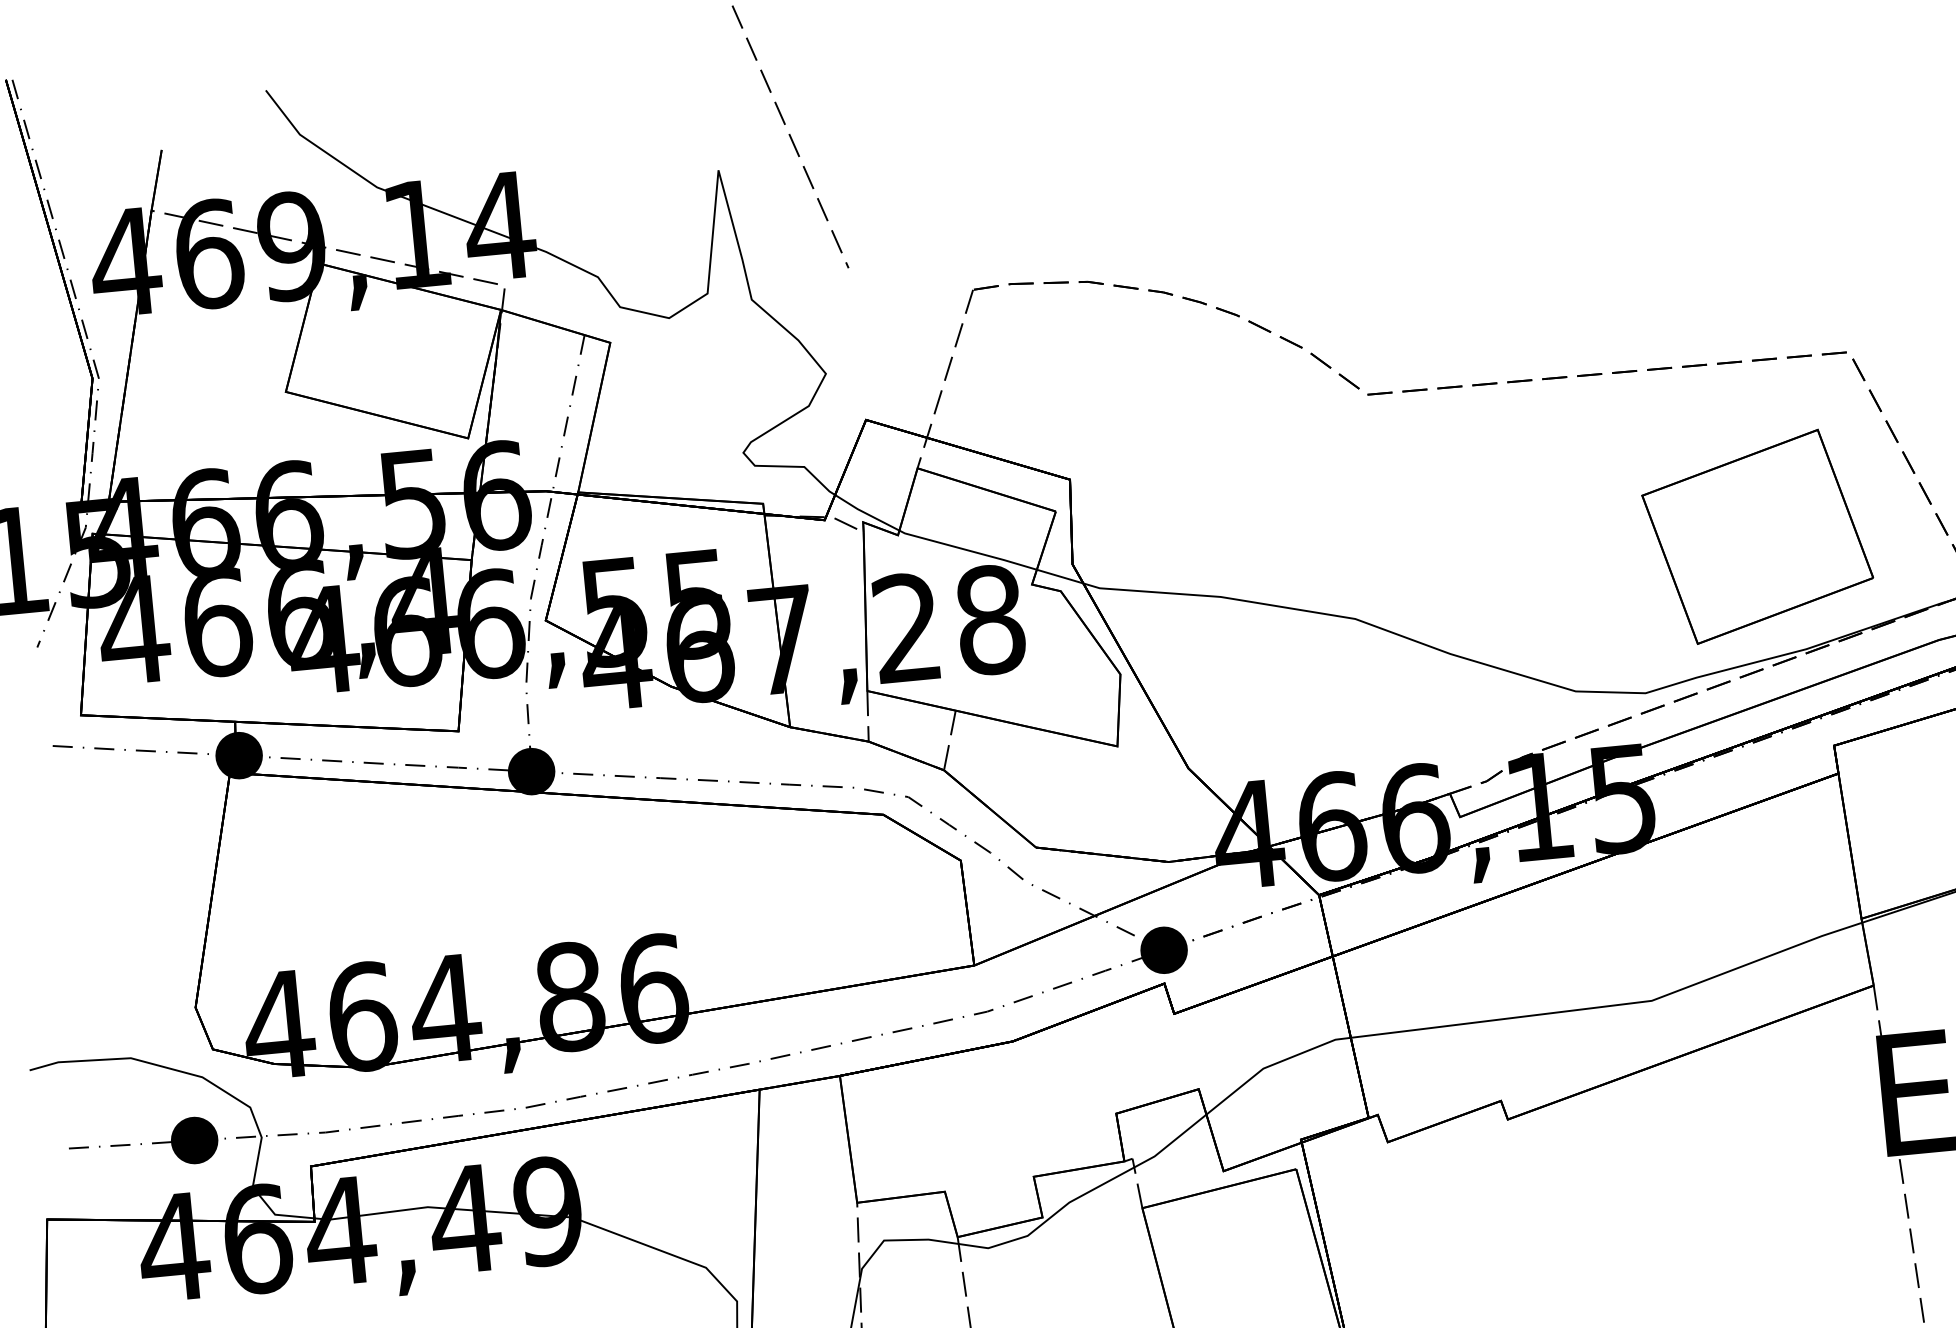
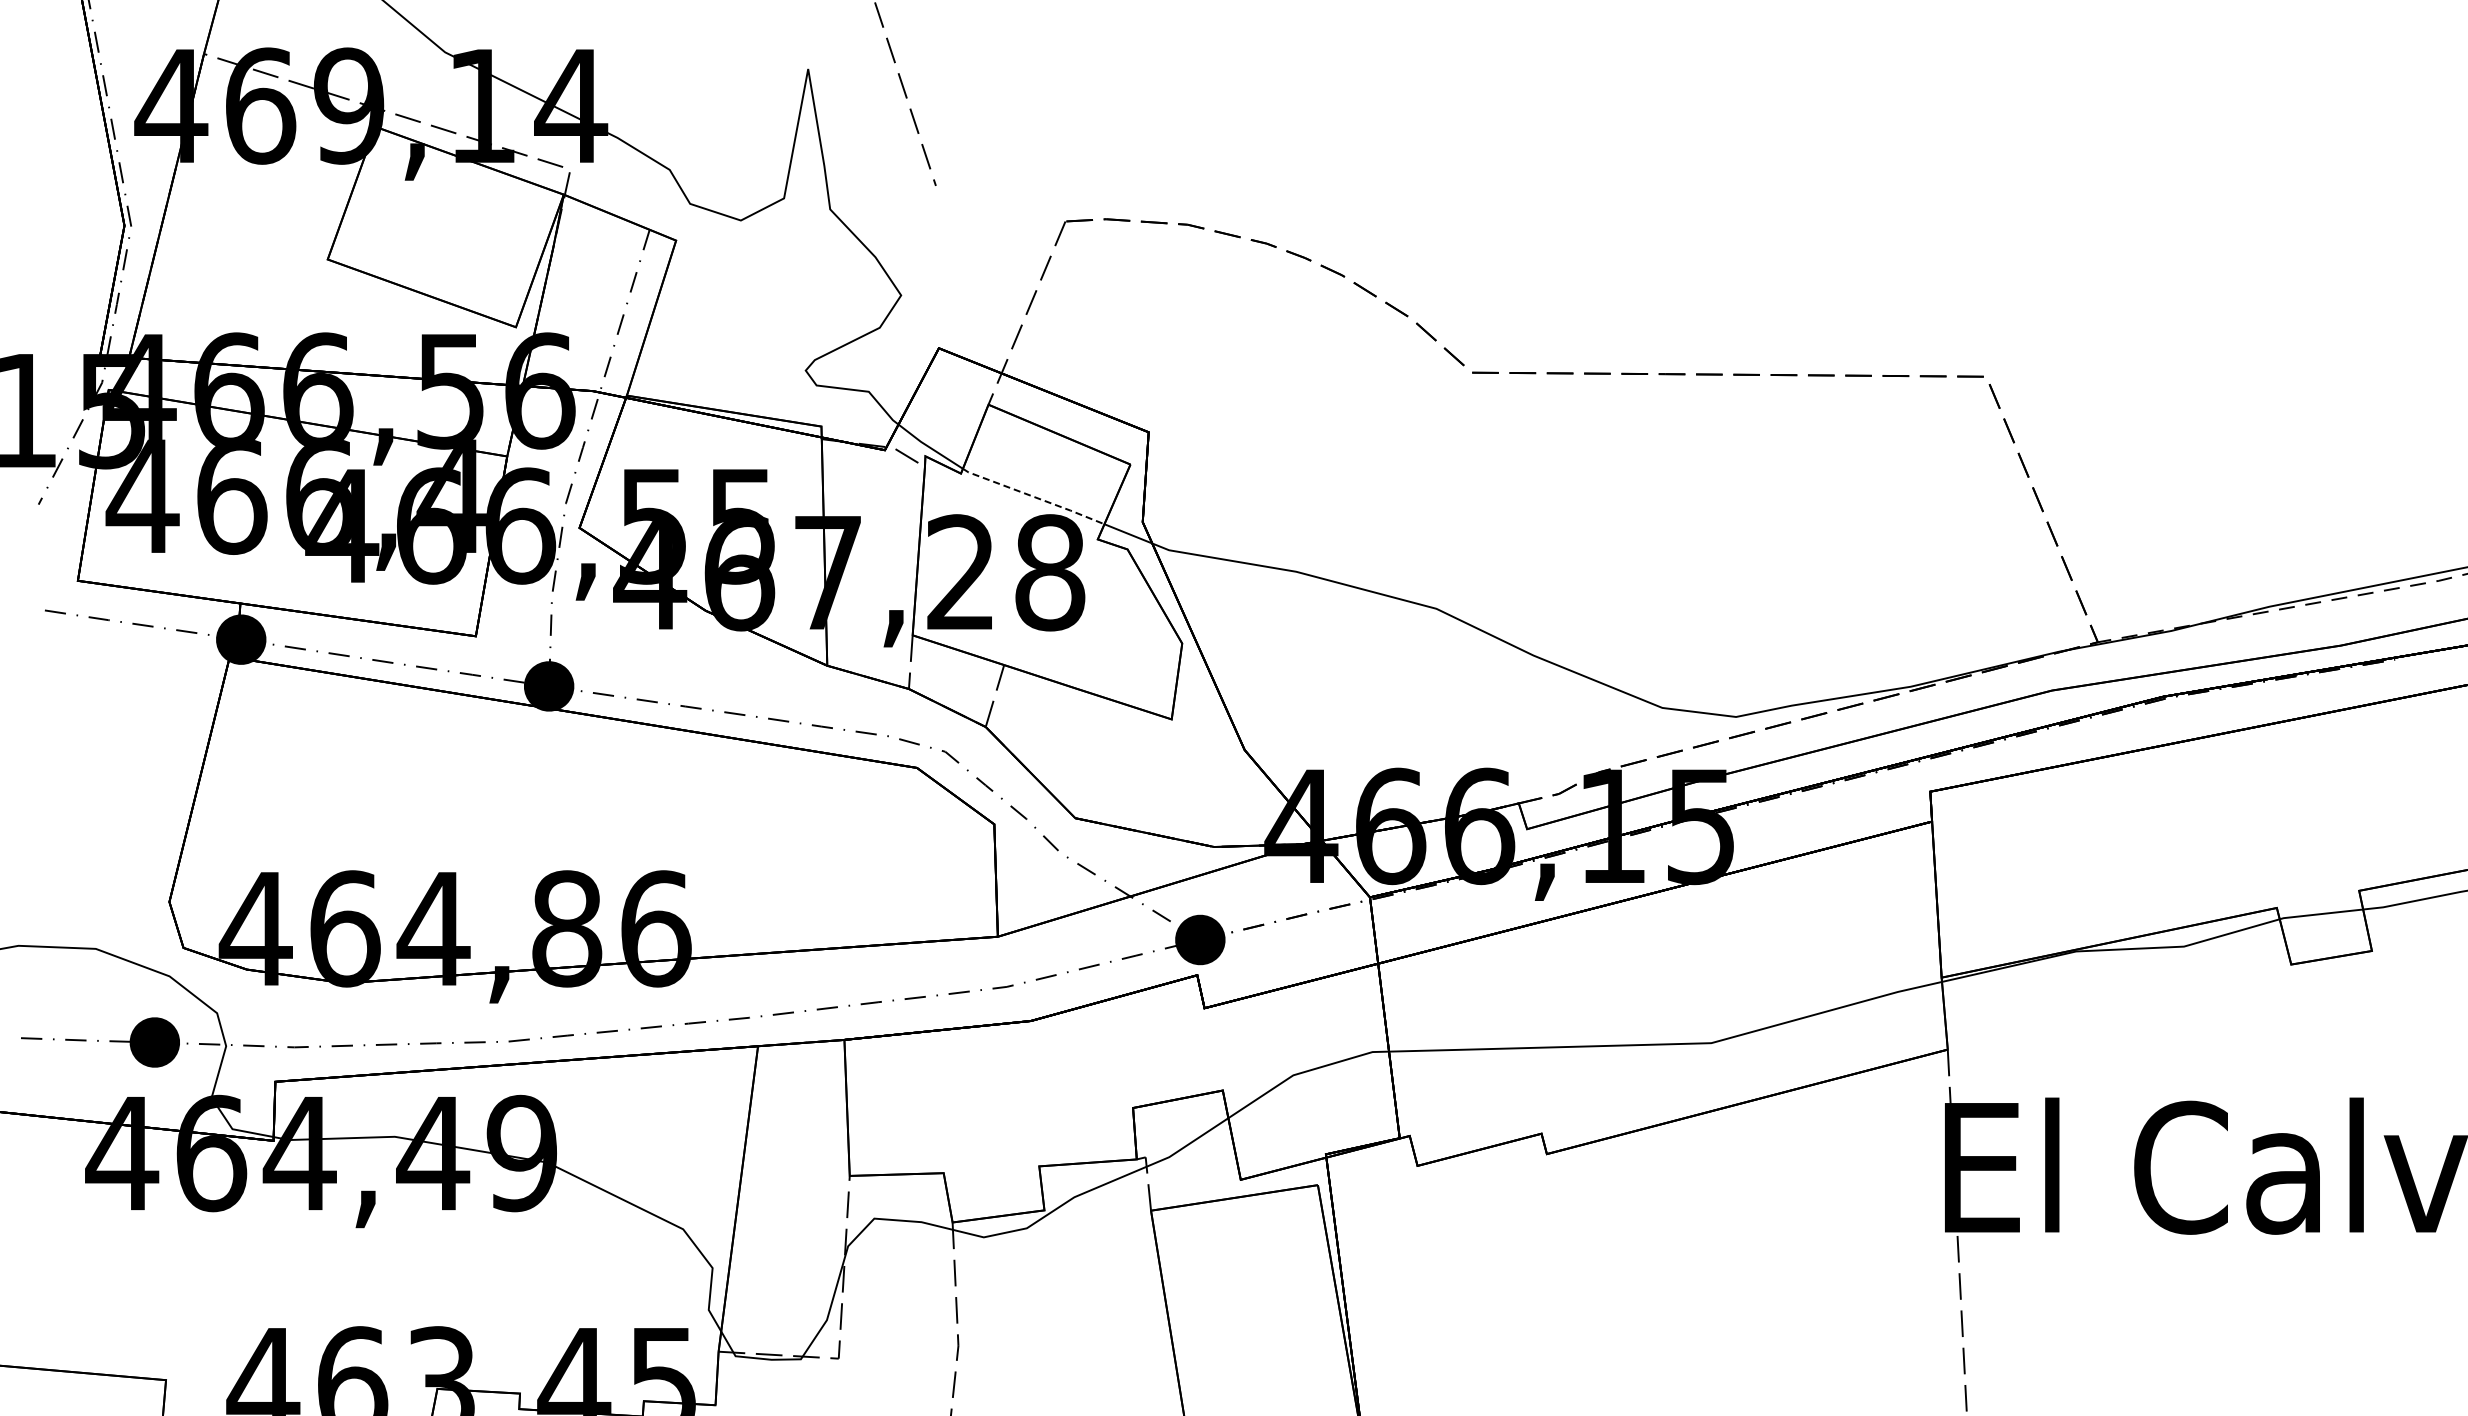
part: (1757, 536) -> (1870, 562), removed
line: (967, 550) -> (1033, 496), solid -> dashed

